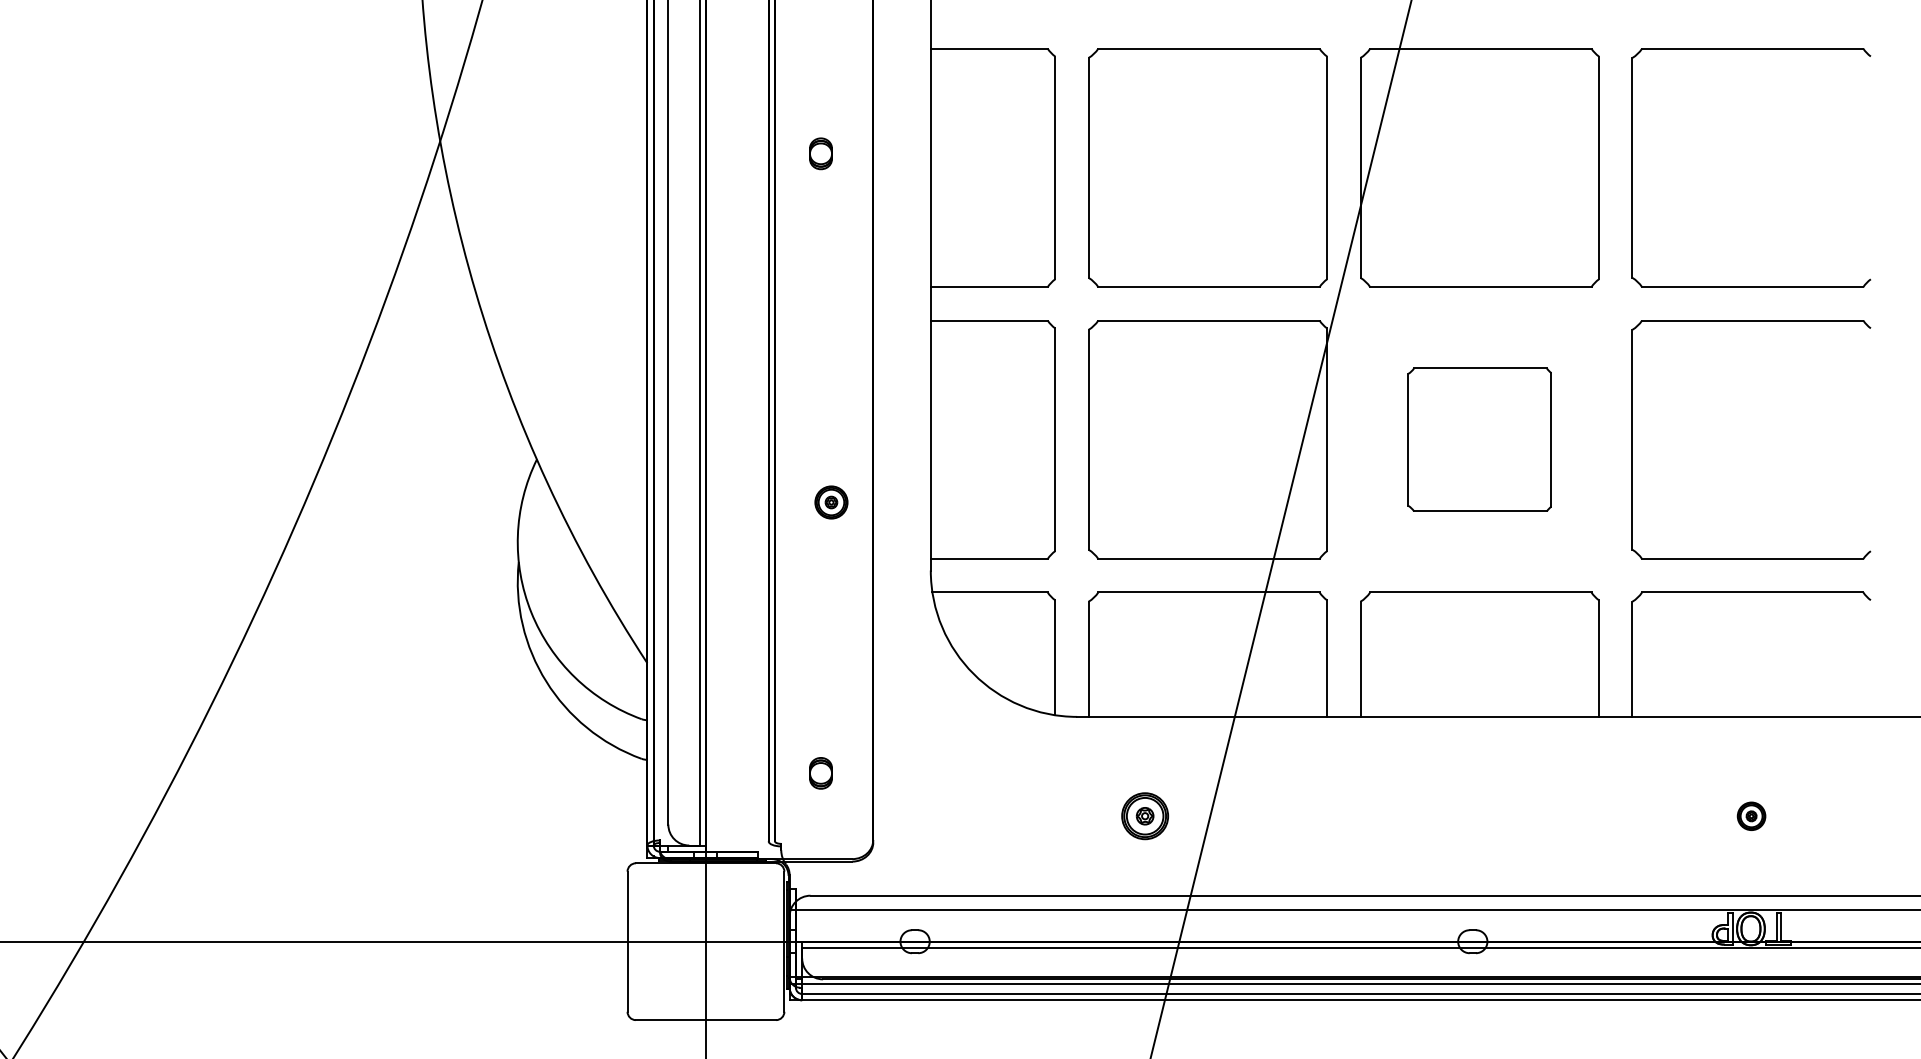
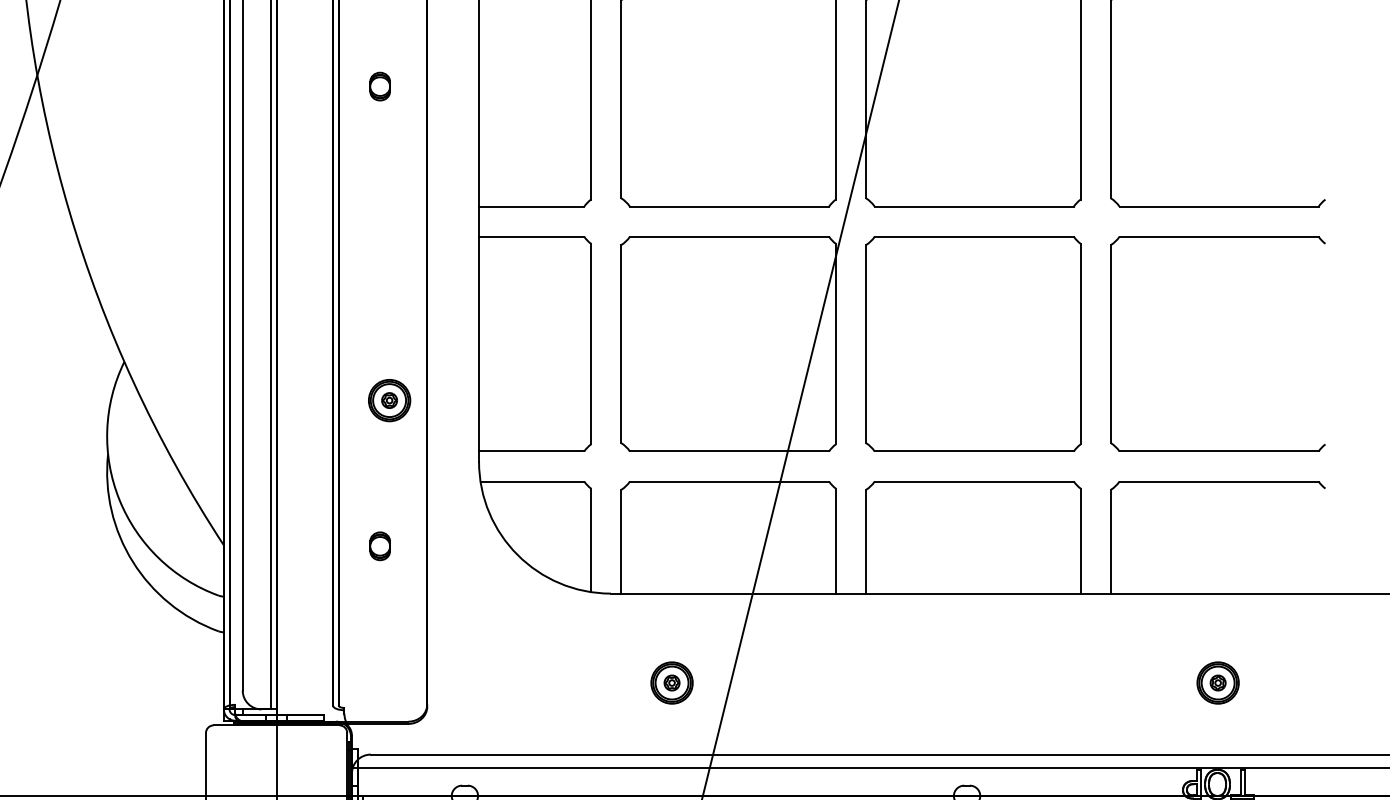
part: (1479, 439) -> (973, 343), size x1.67
part: (831, 502) -> (389, 400), size x1.43
part: (820, 773) -> (379, 546), moved
part: (1751, 816) -> (1218, 683), size x1.67

